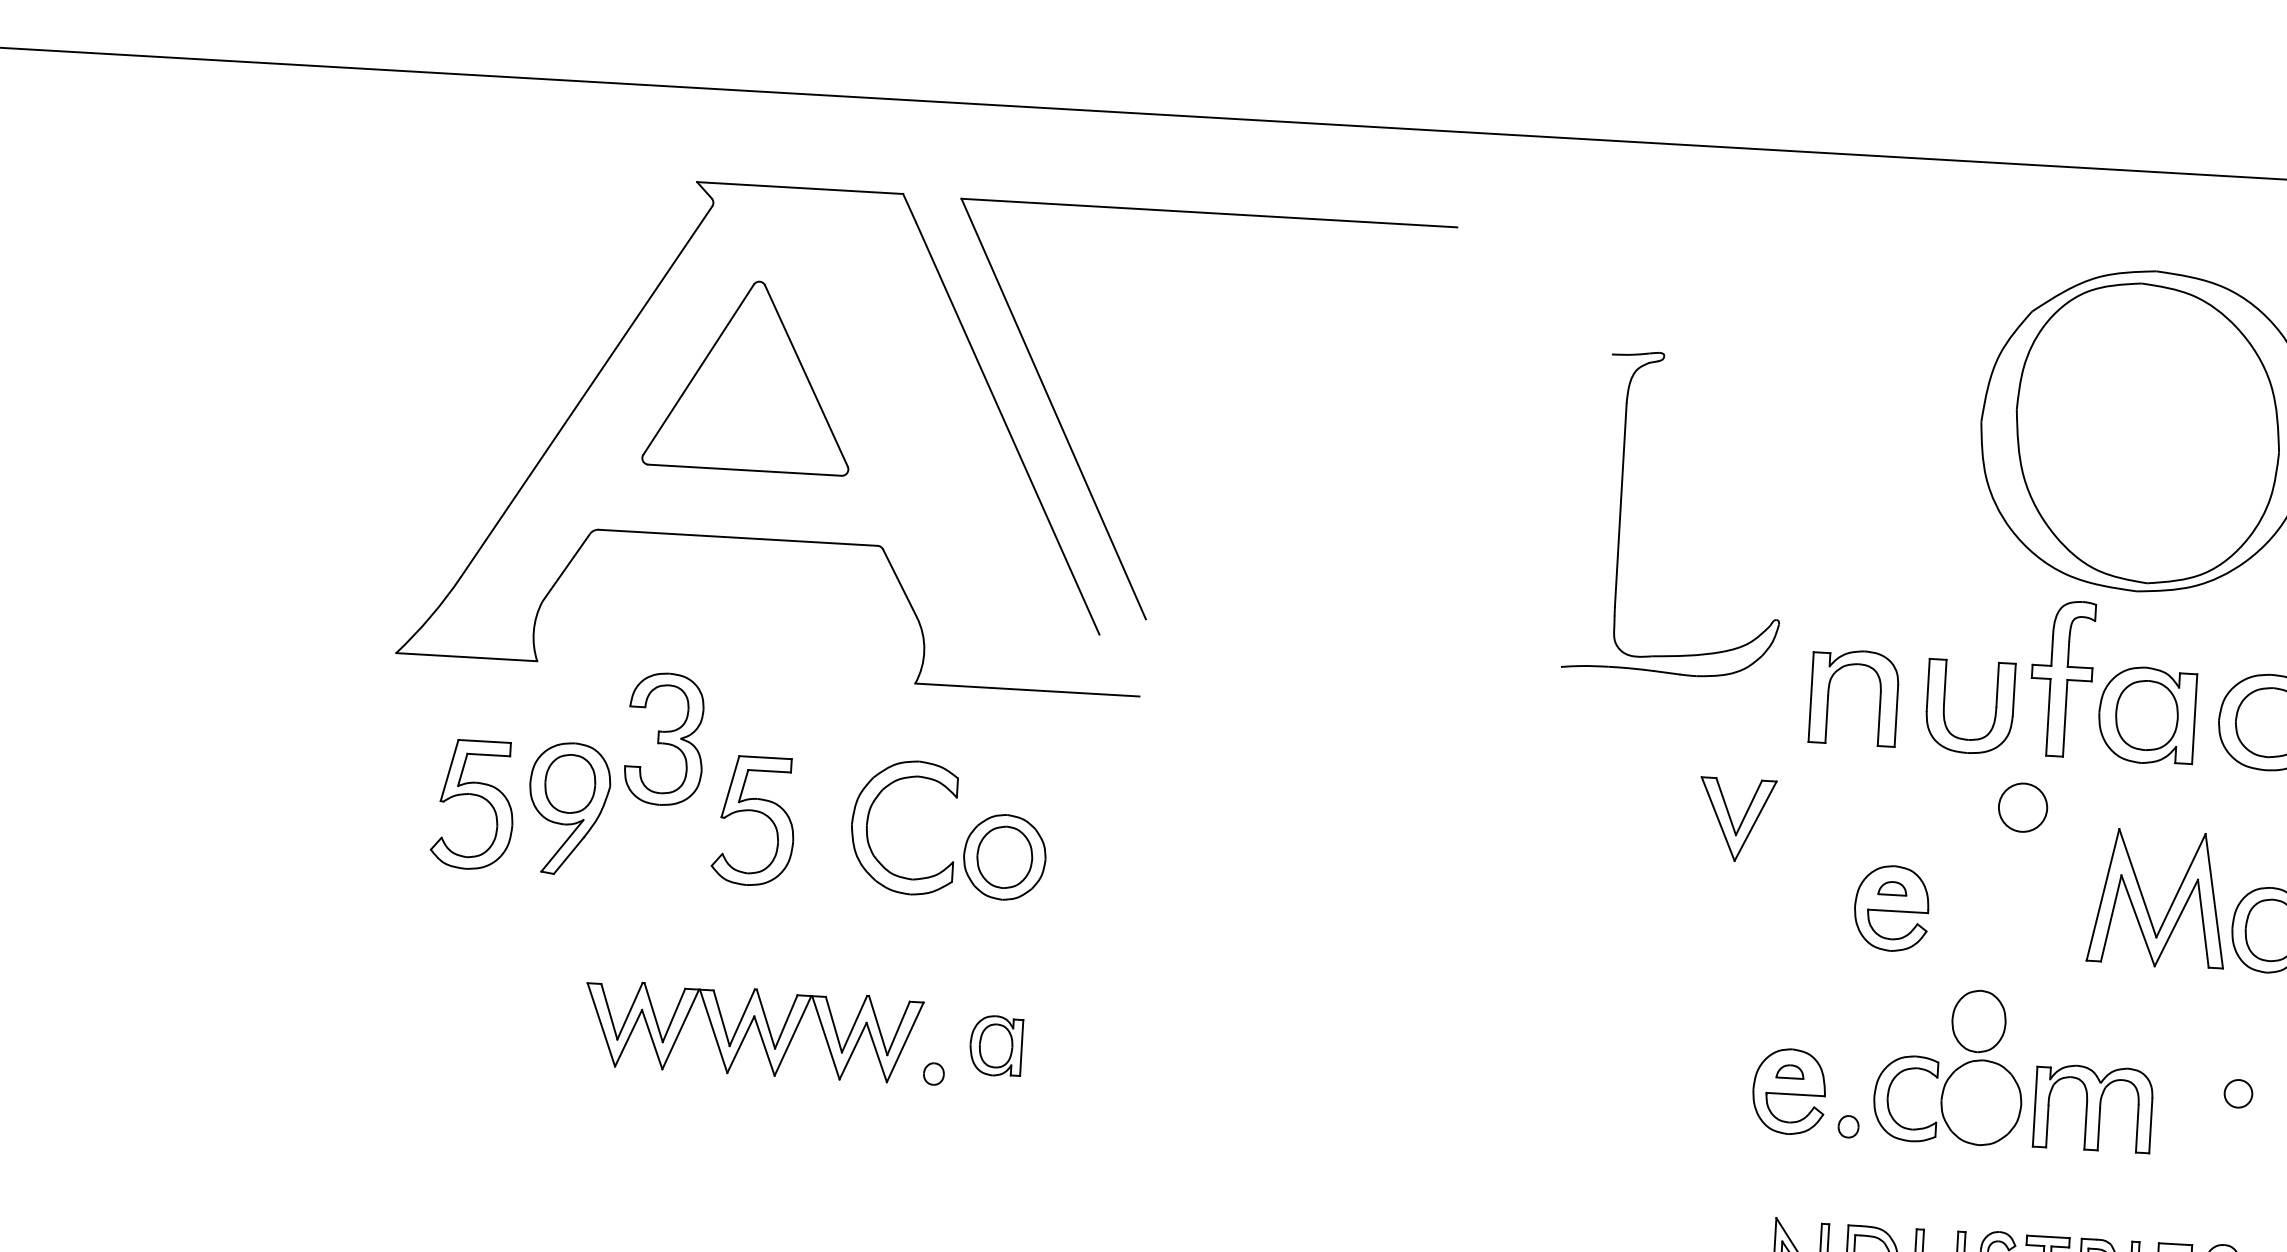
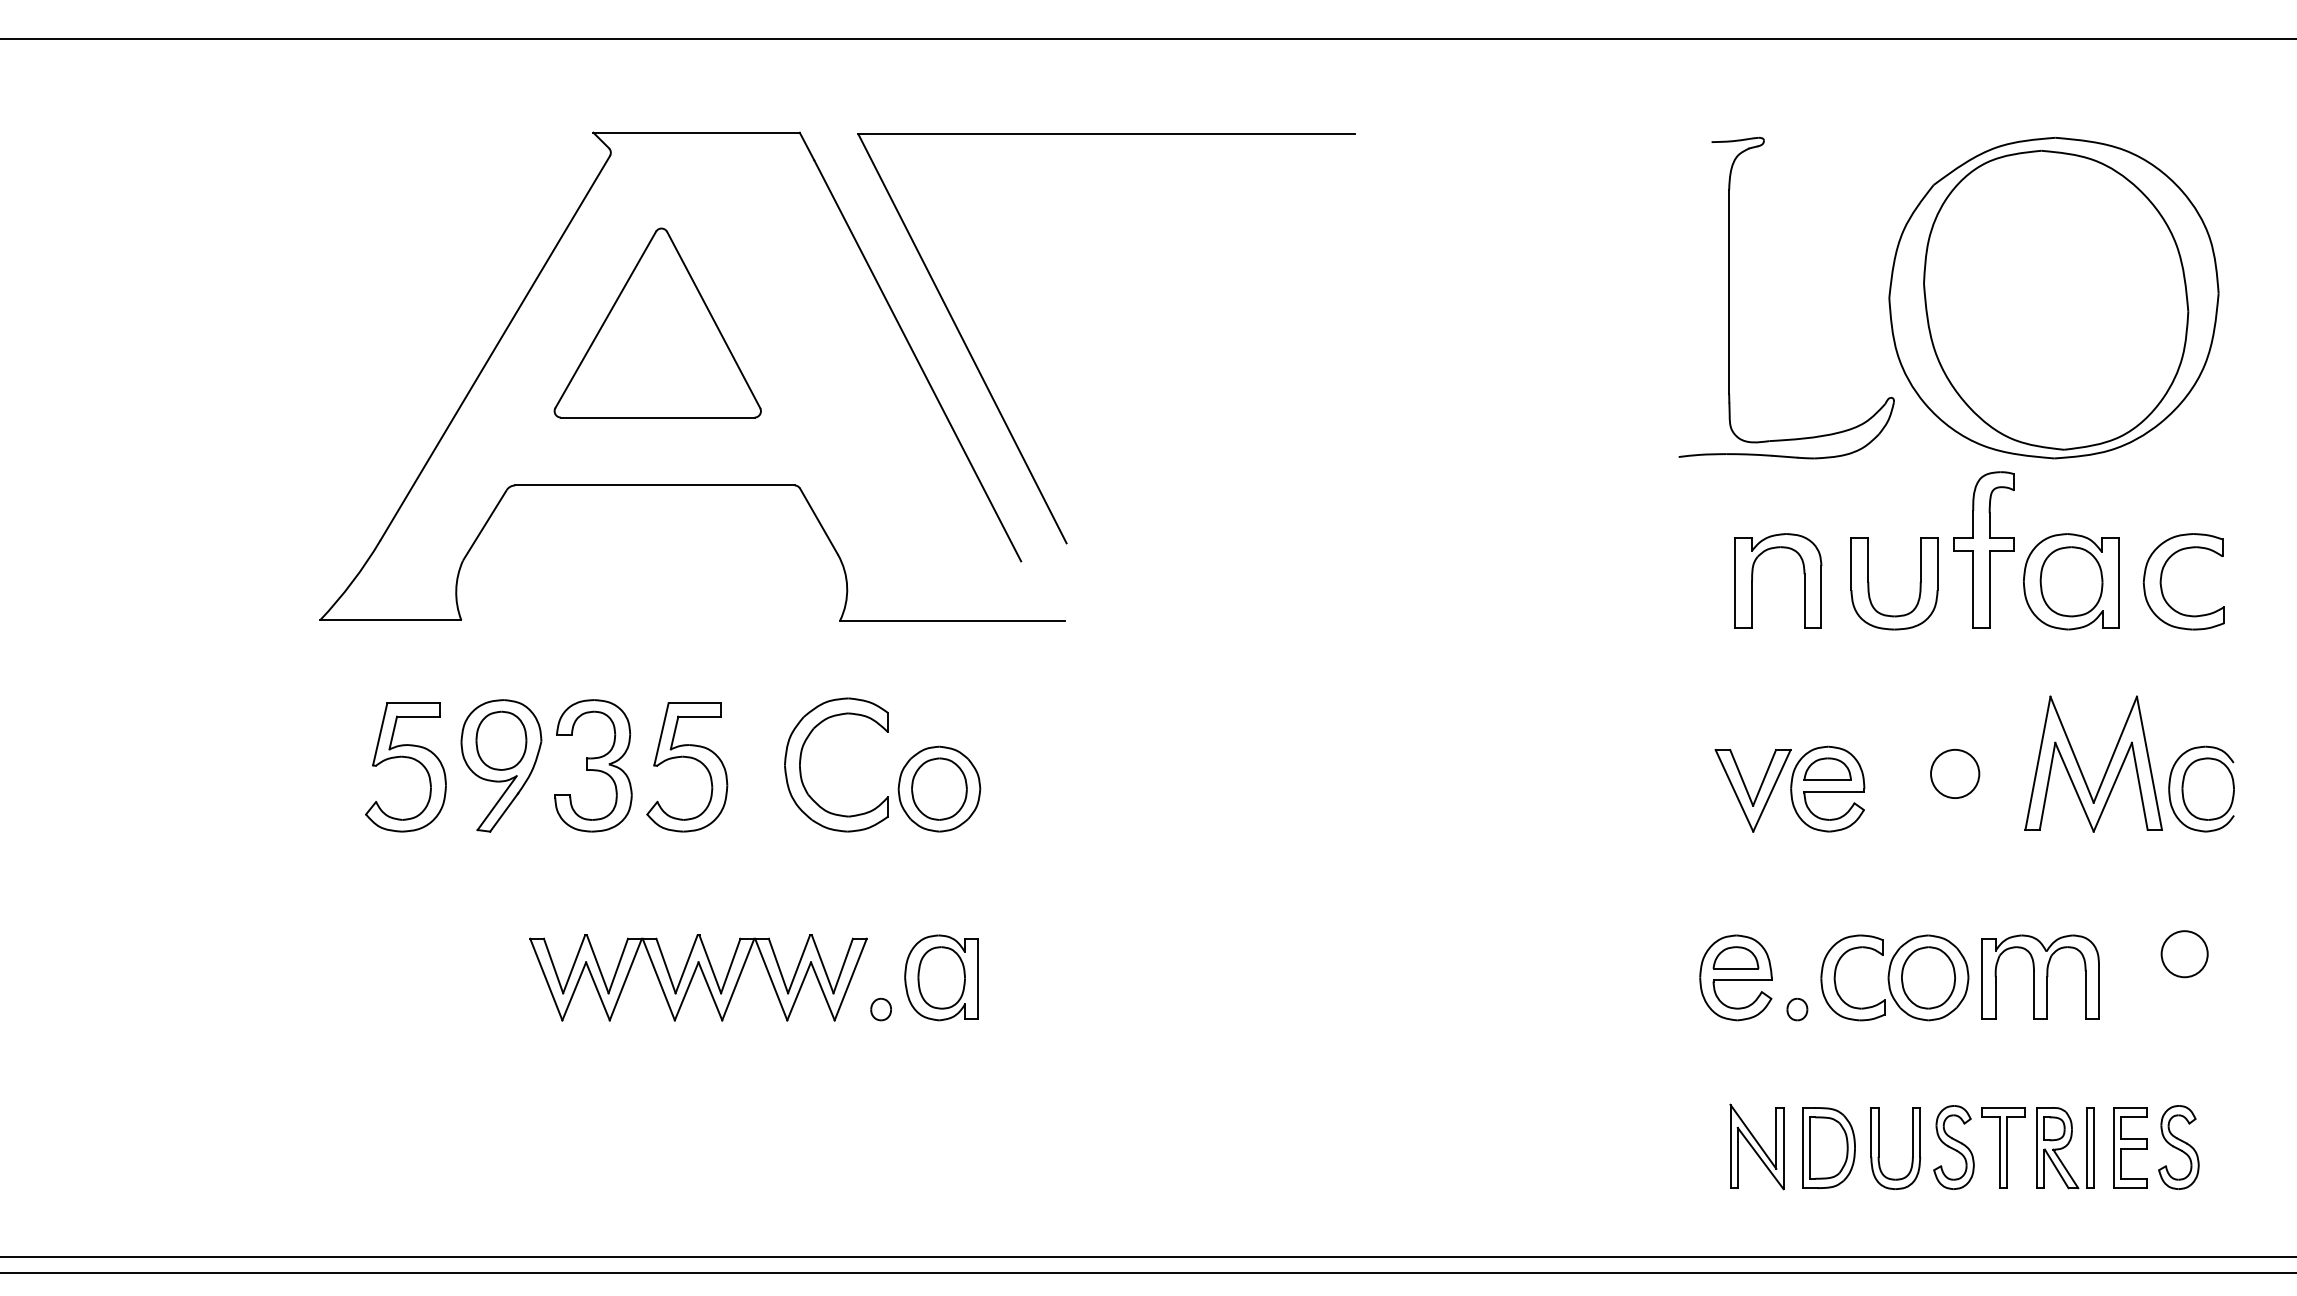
part: (1620, 510) -> (1729, 297), moved
part: (665, 738) -> (593, 765), moved
circle: (2023, 807) -> (1955, 773), moved
part: (1736, 819) -> (1752, 790), moved
part: (1892, 887) -> (1827, 768), size x1.67
part: (1979, 1021) -> (1928, 977), moved
part: (996, 1045) -> (941, 977), size x1.43
part: (1789, 1071) -> (1735, 957), size x1.67
circle: (2238, 1094) -> (2184, 954), size x1.67

